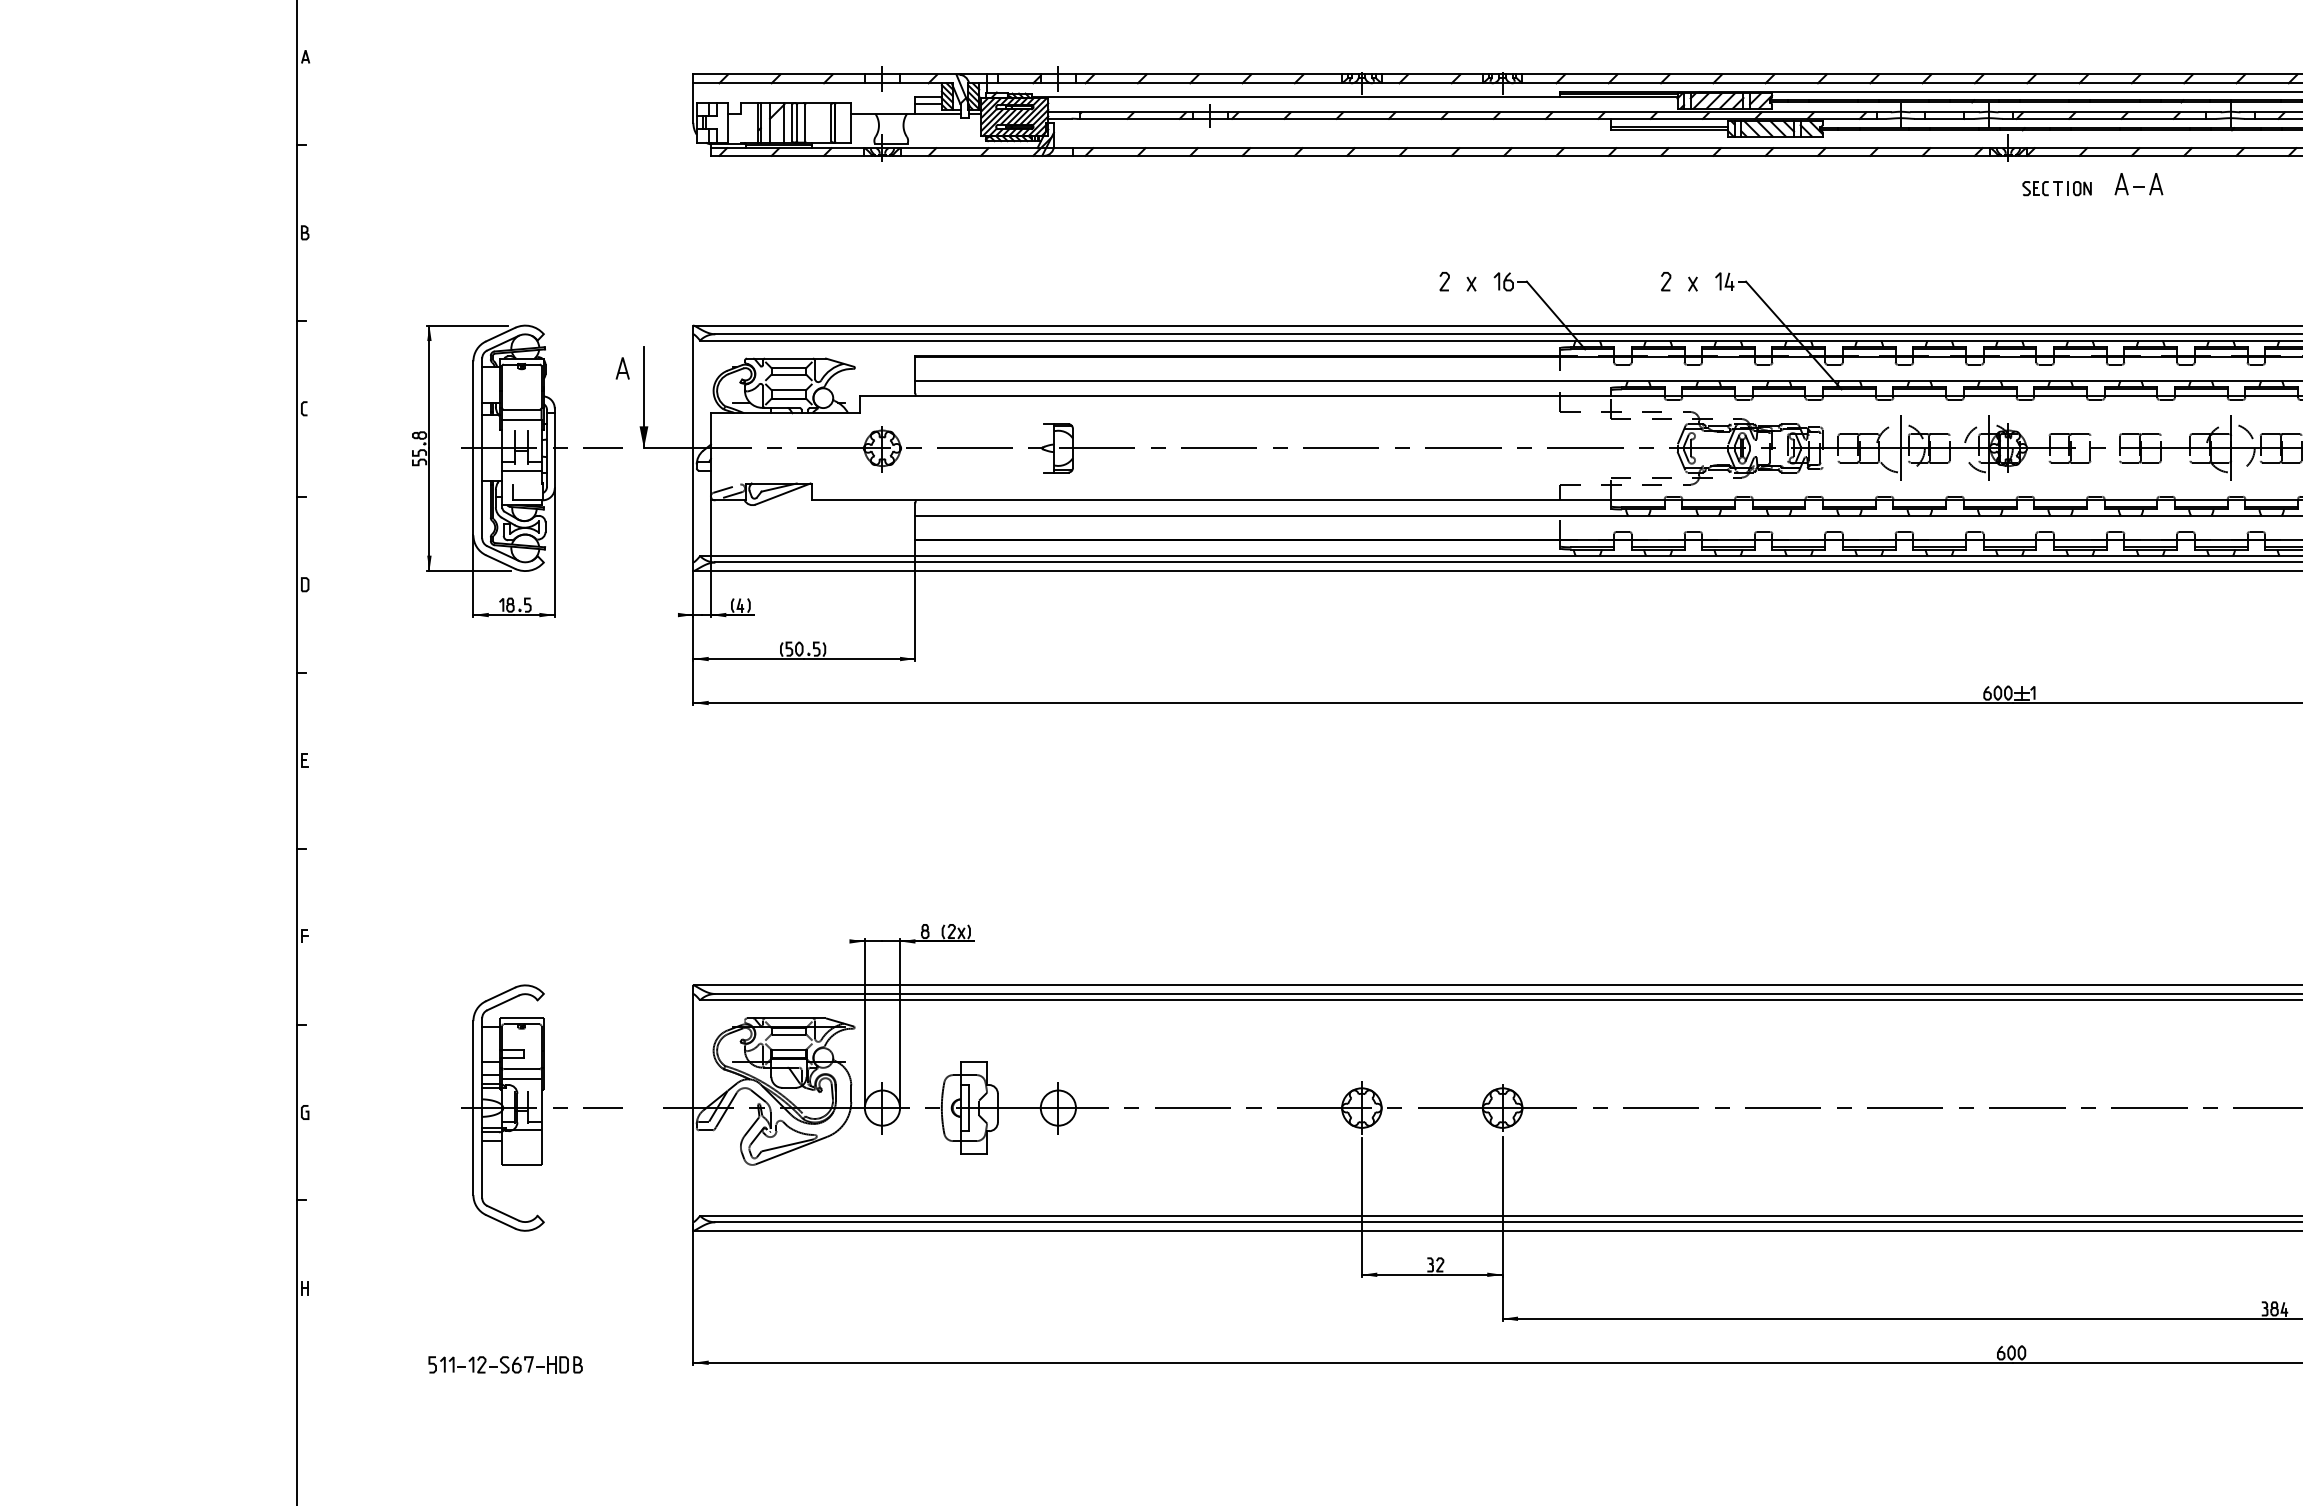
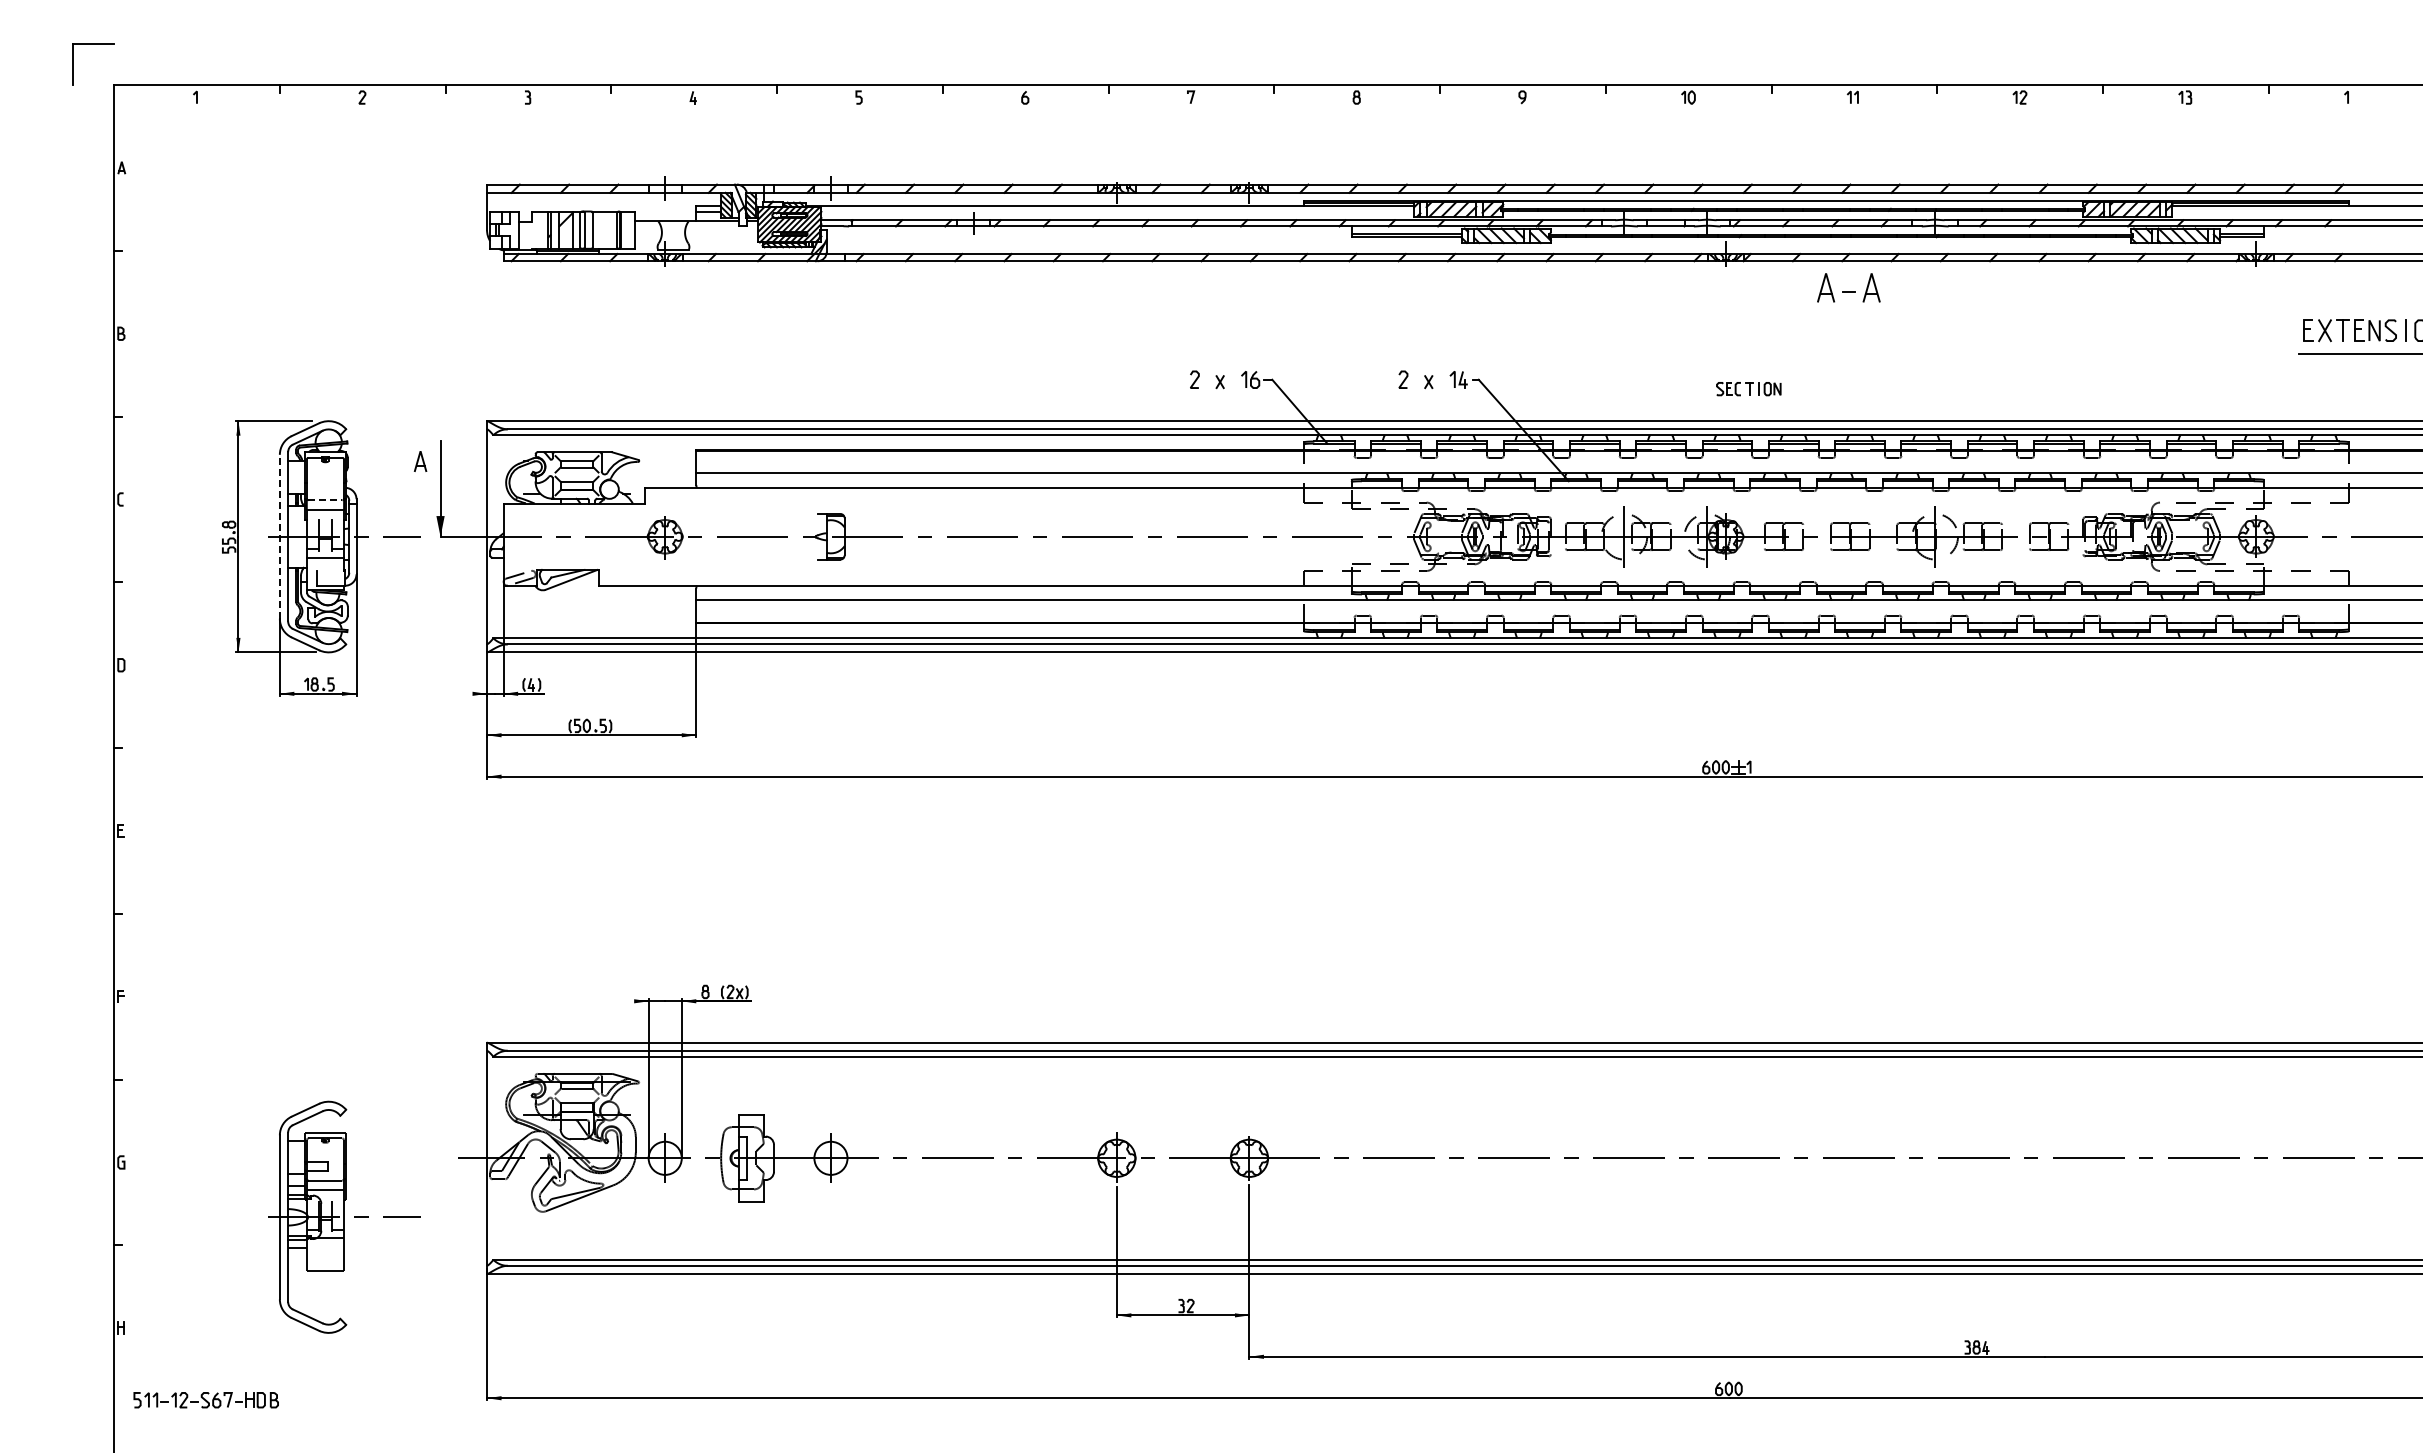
part: (2138, 183) -> (1848, 287), size x1.4
part: (2056, 189) -> (1748, 389), moved
line: (521, 409) -> (325, 500), solid -> dashed
line: (473, 448) -> (279, 536), solid -> dashed
part: (542, 1107) -> (344, 1216), moved
part: (504, 1365) -> (205, 1400), moved

